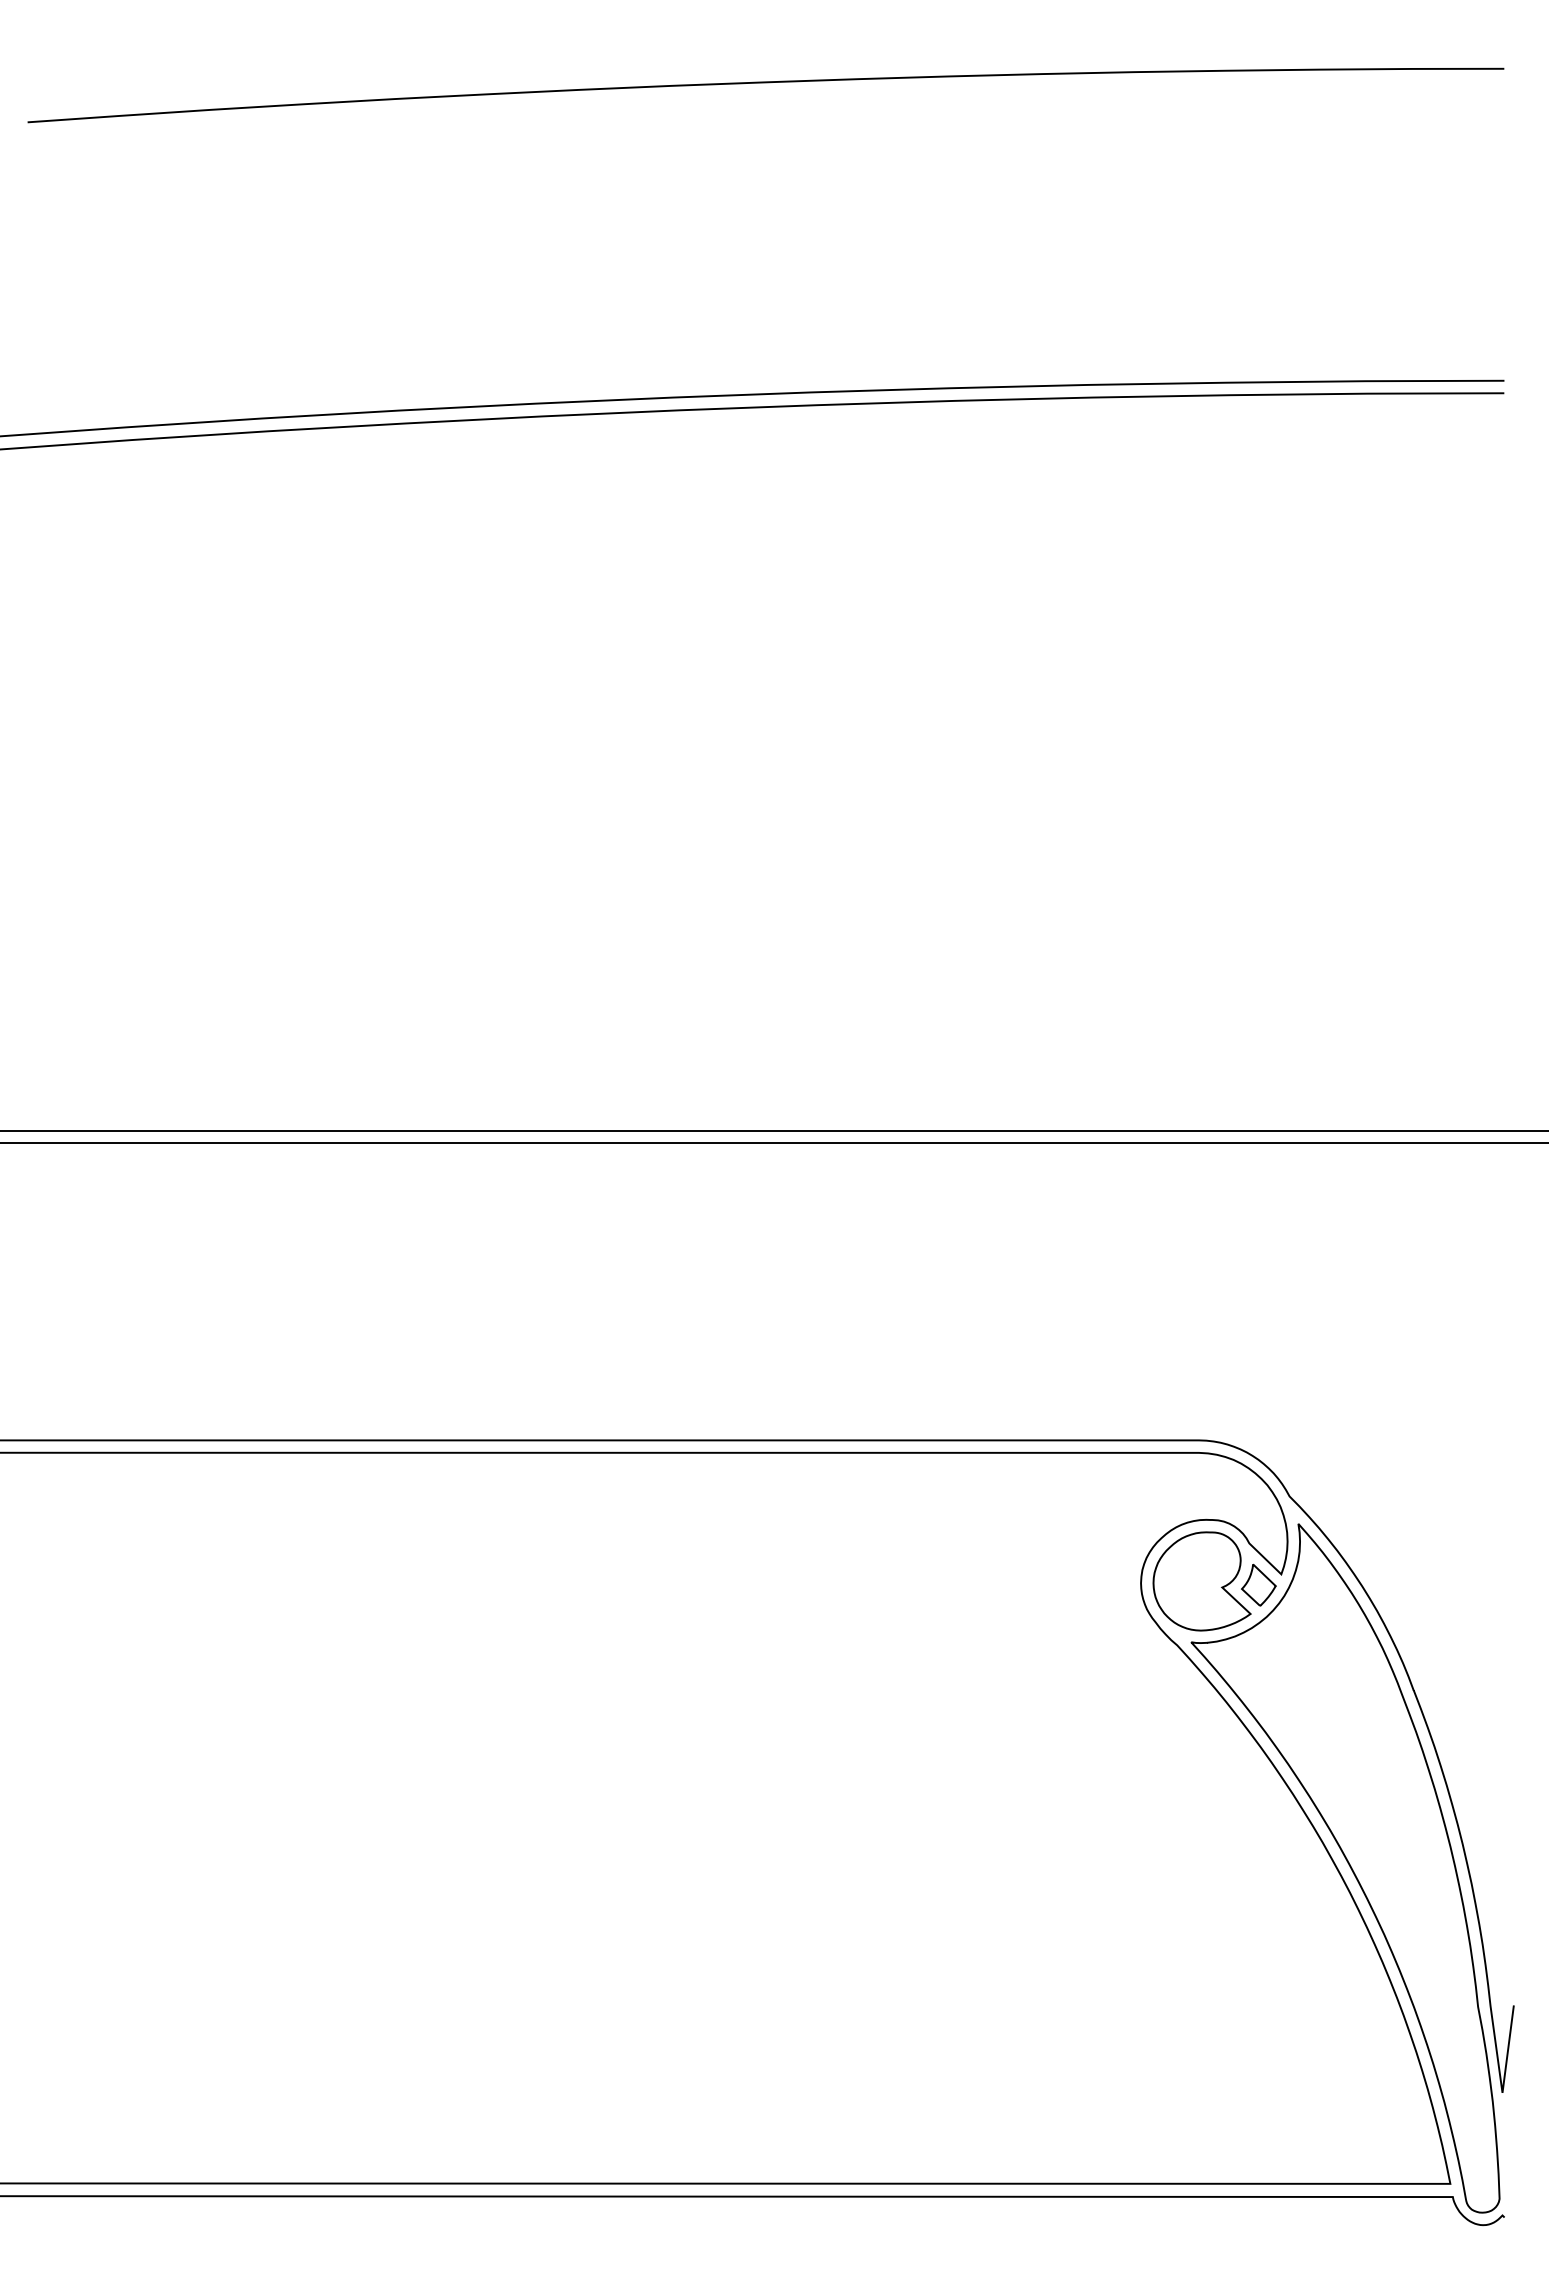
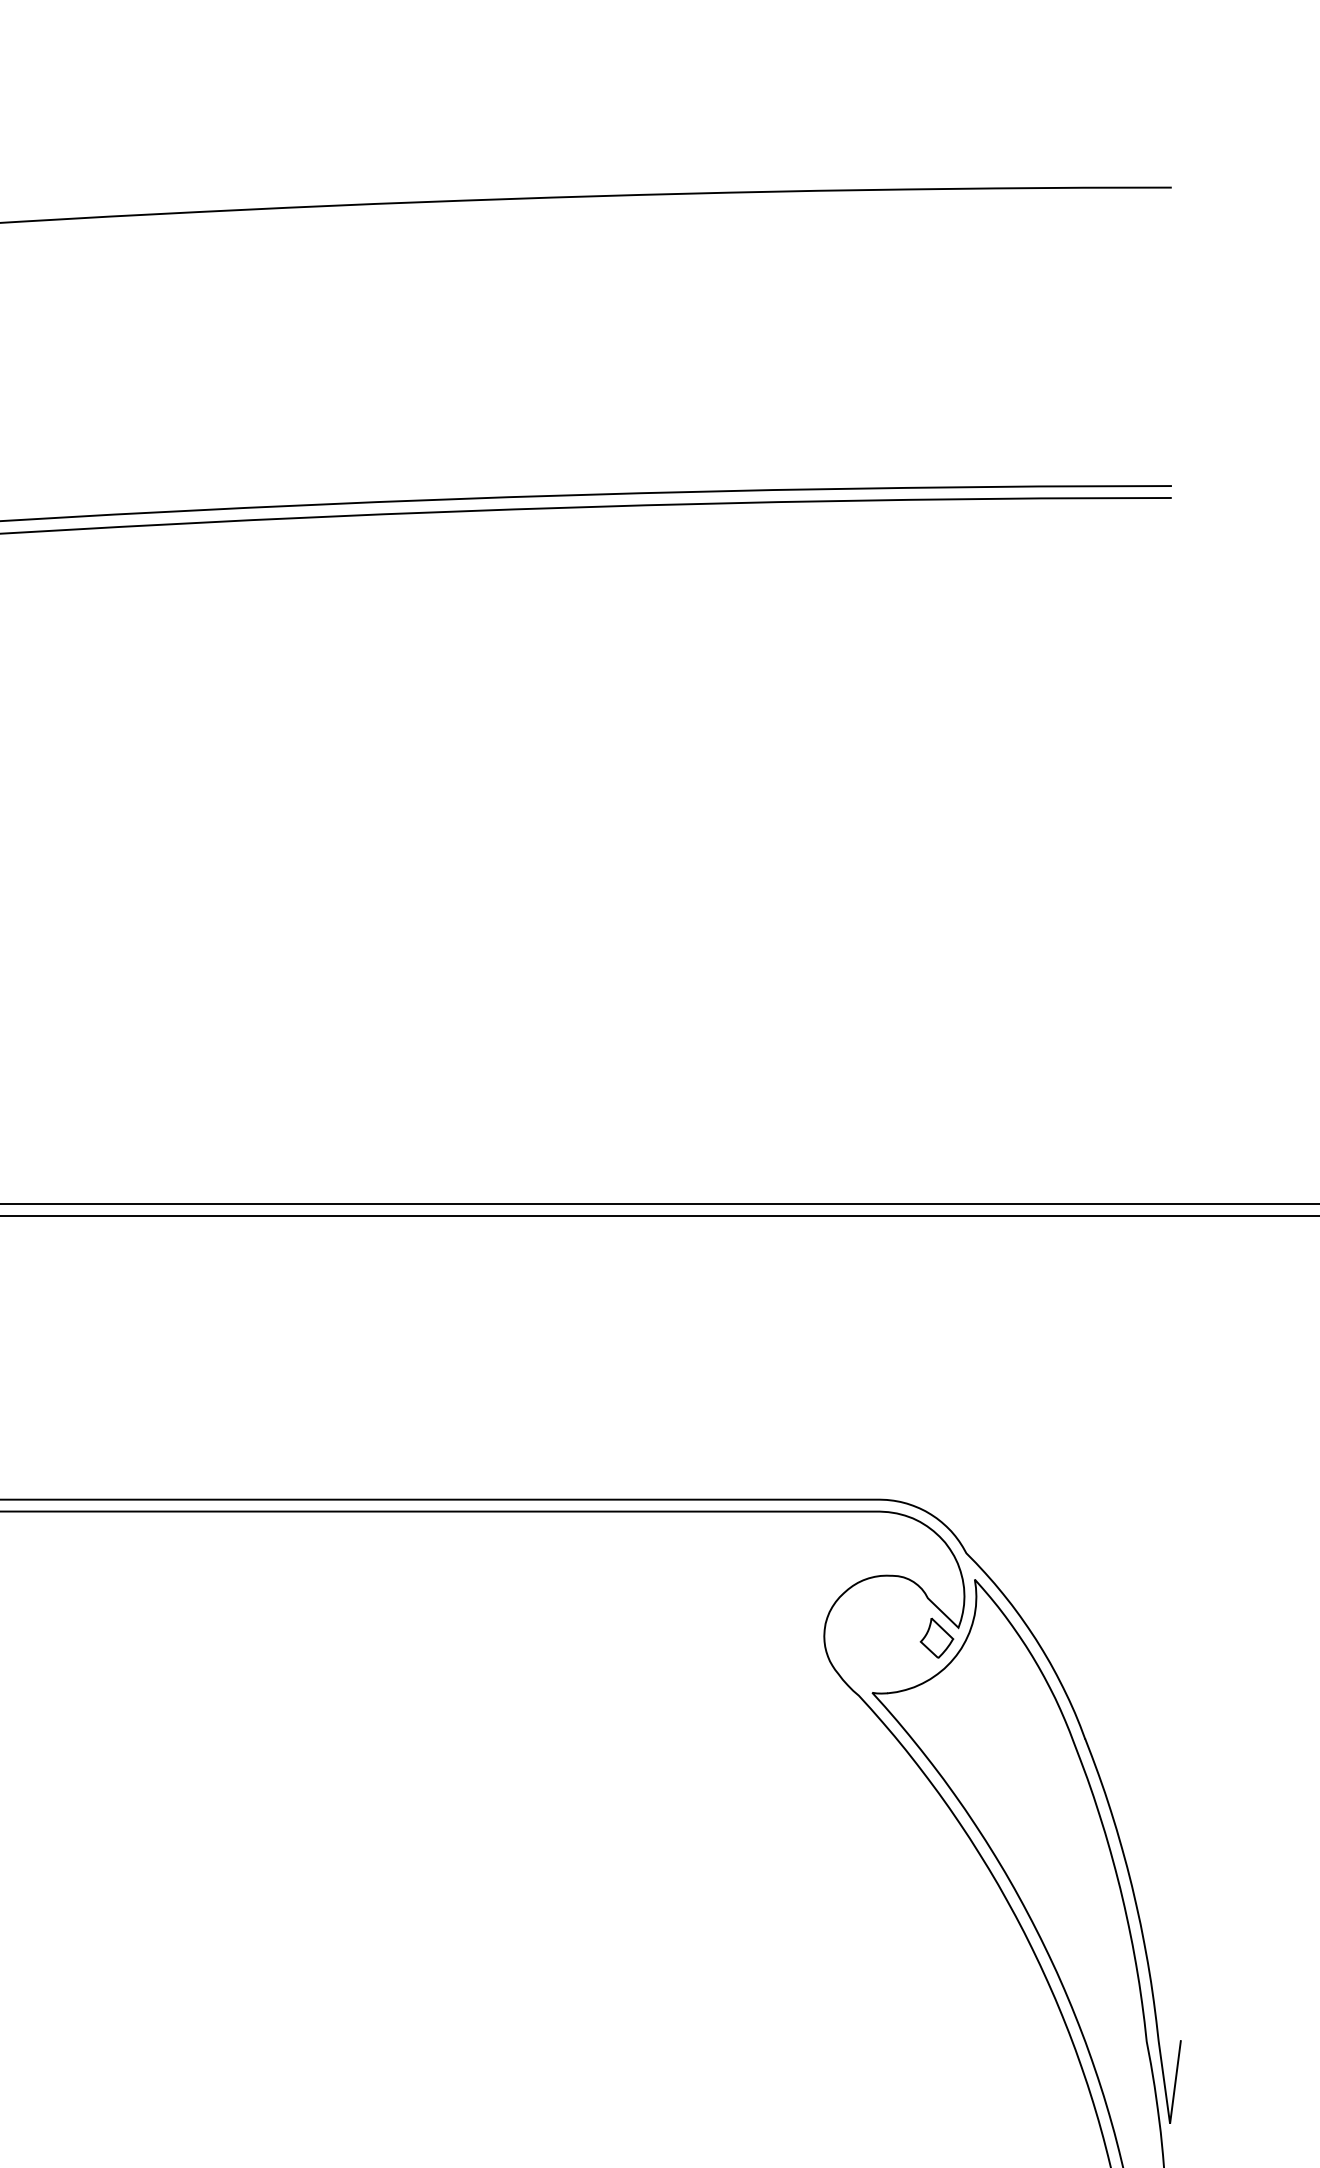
part: (1201, 1581) -> (882, 1634), removed

